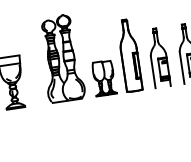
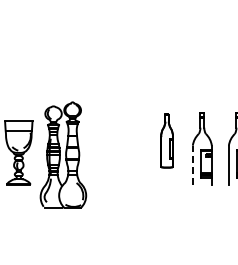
part: (129, 55) -> (166, 140), size x0.6
part: (61, 57) -> (63, 154), moved
line: (152, 72) -> (192, 165), solid -> dashed
part: (103, 77) -> (131, 163), removed

